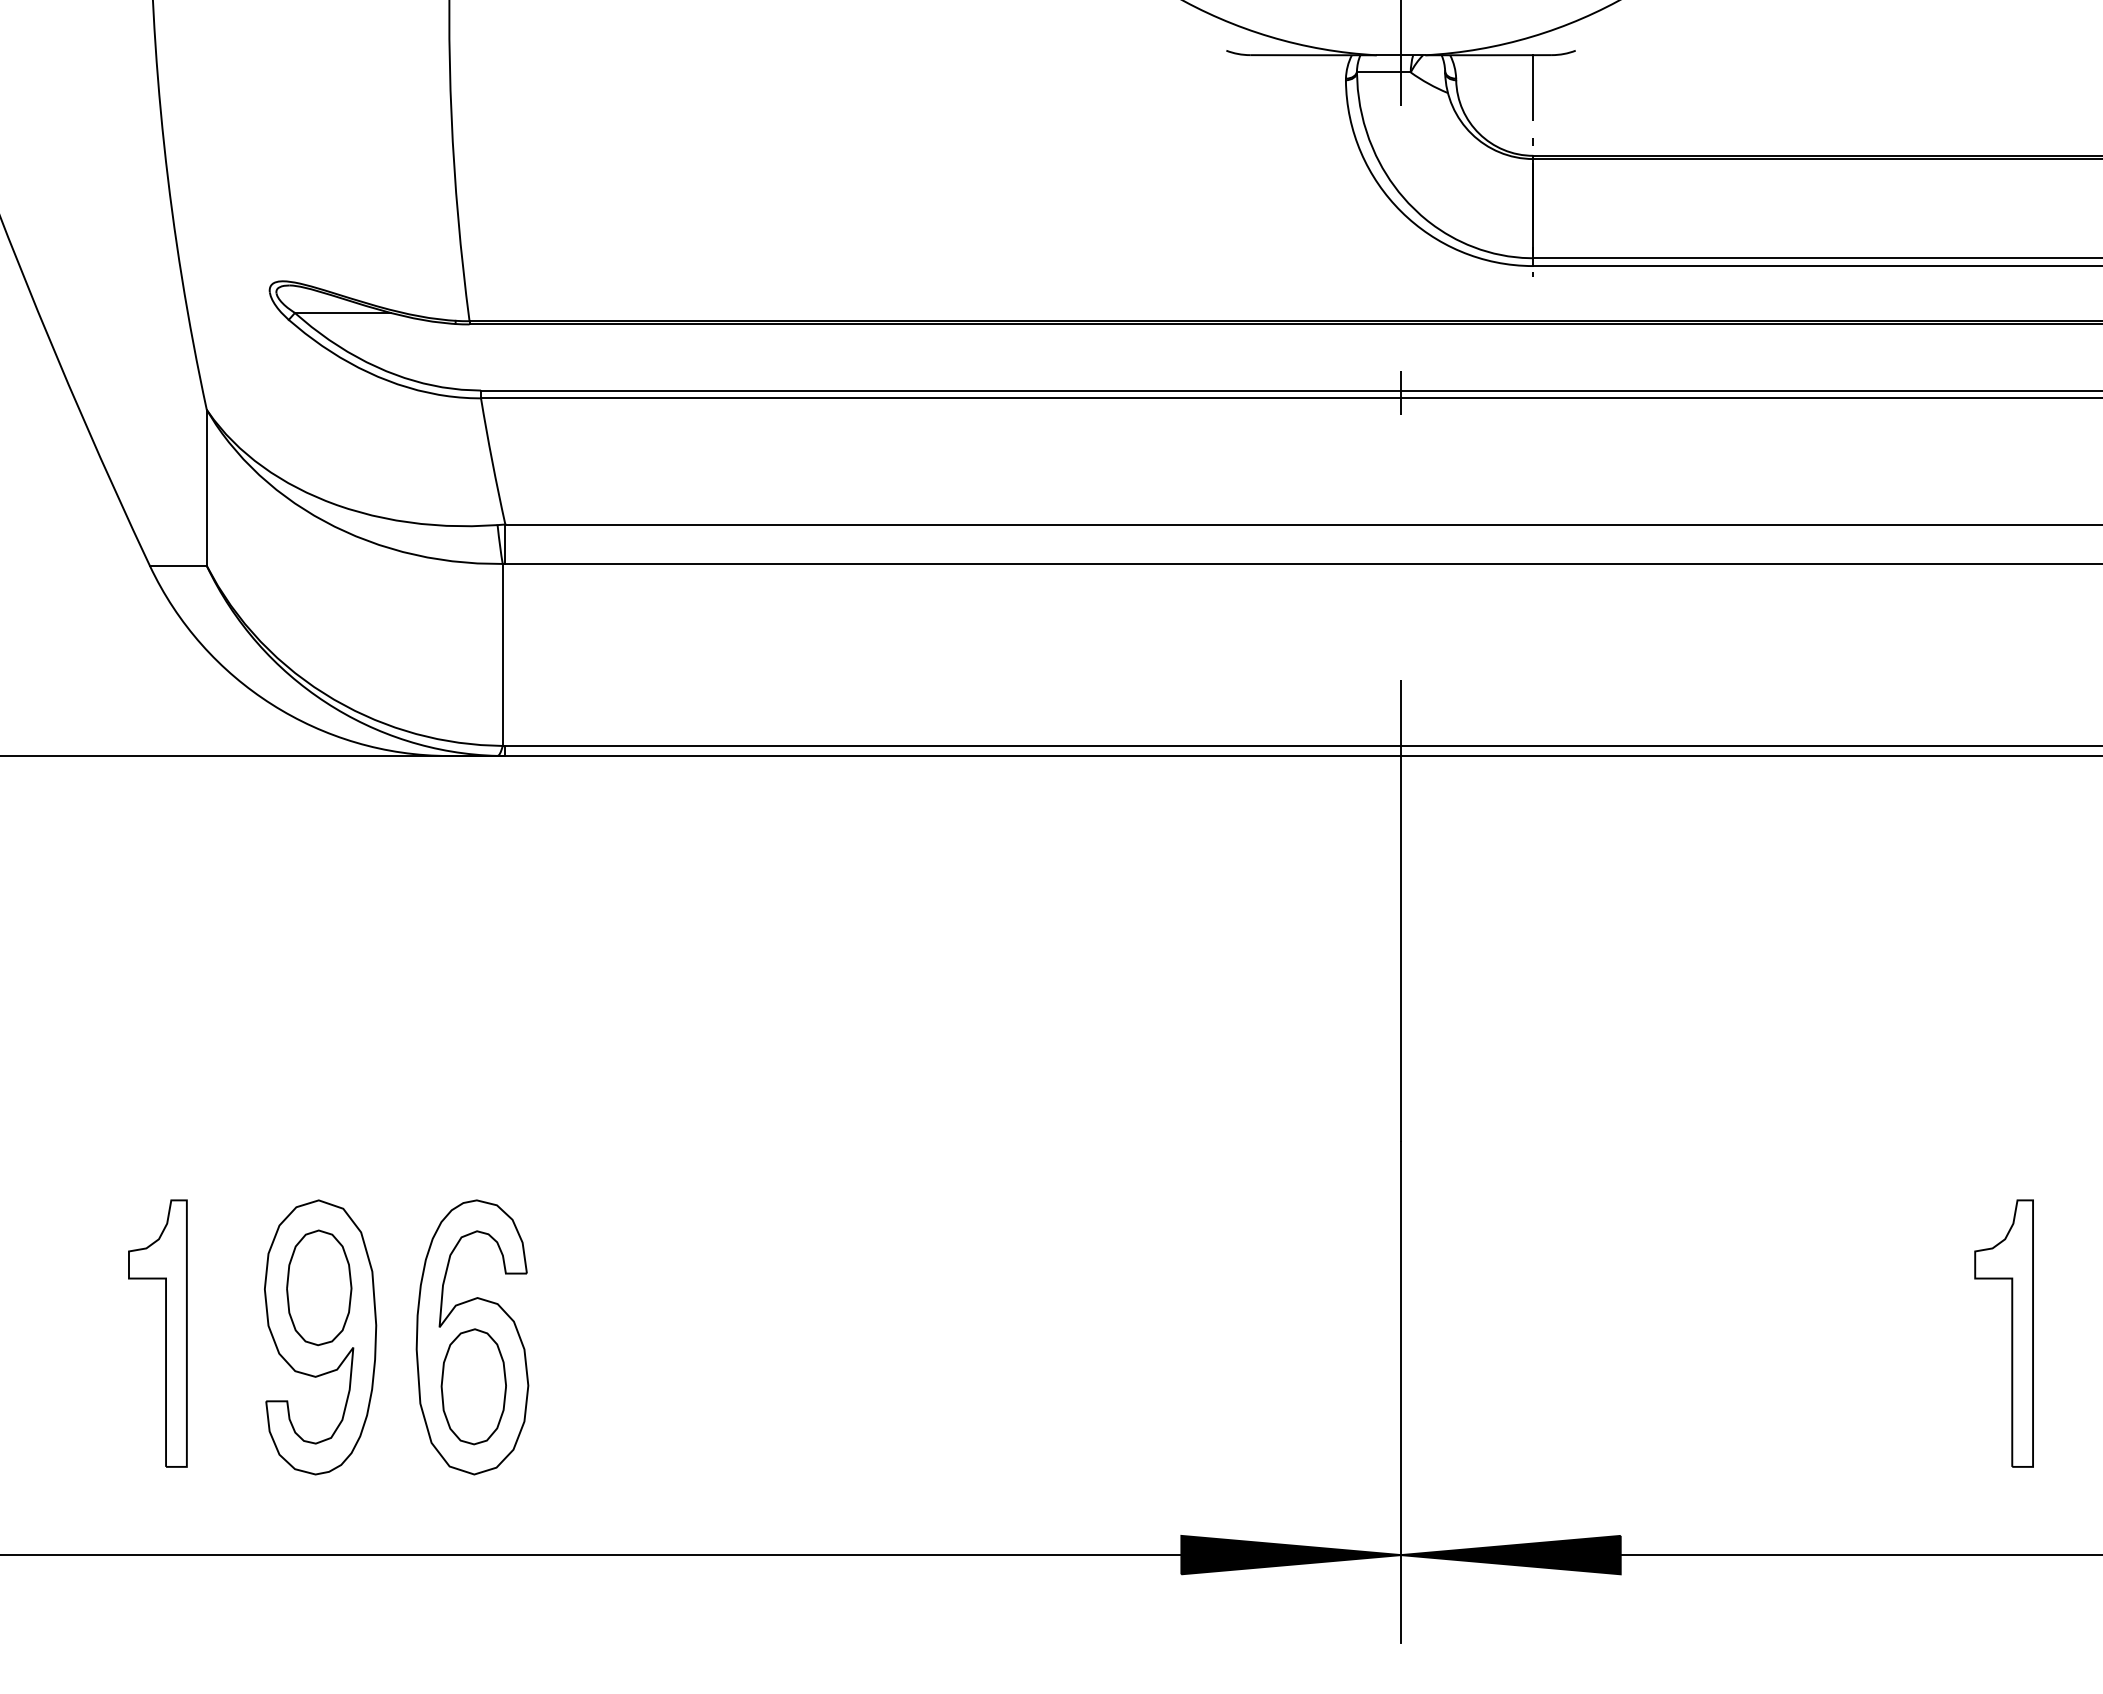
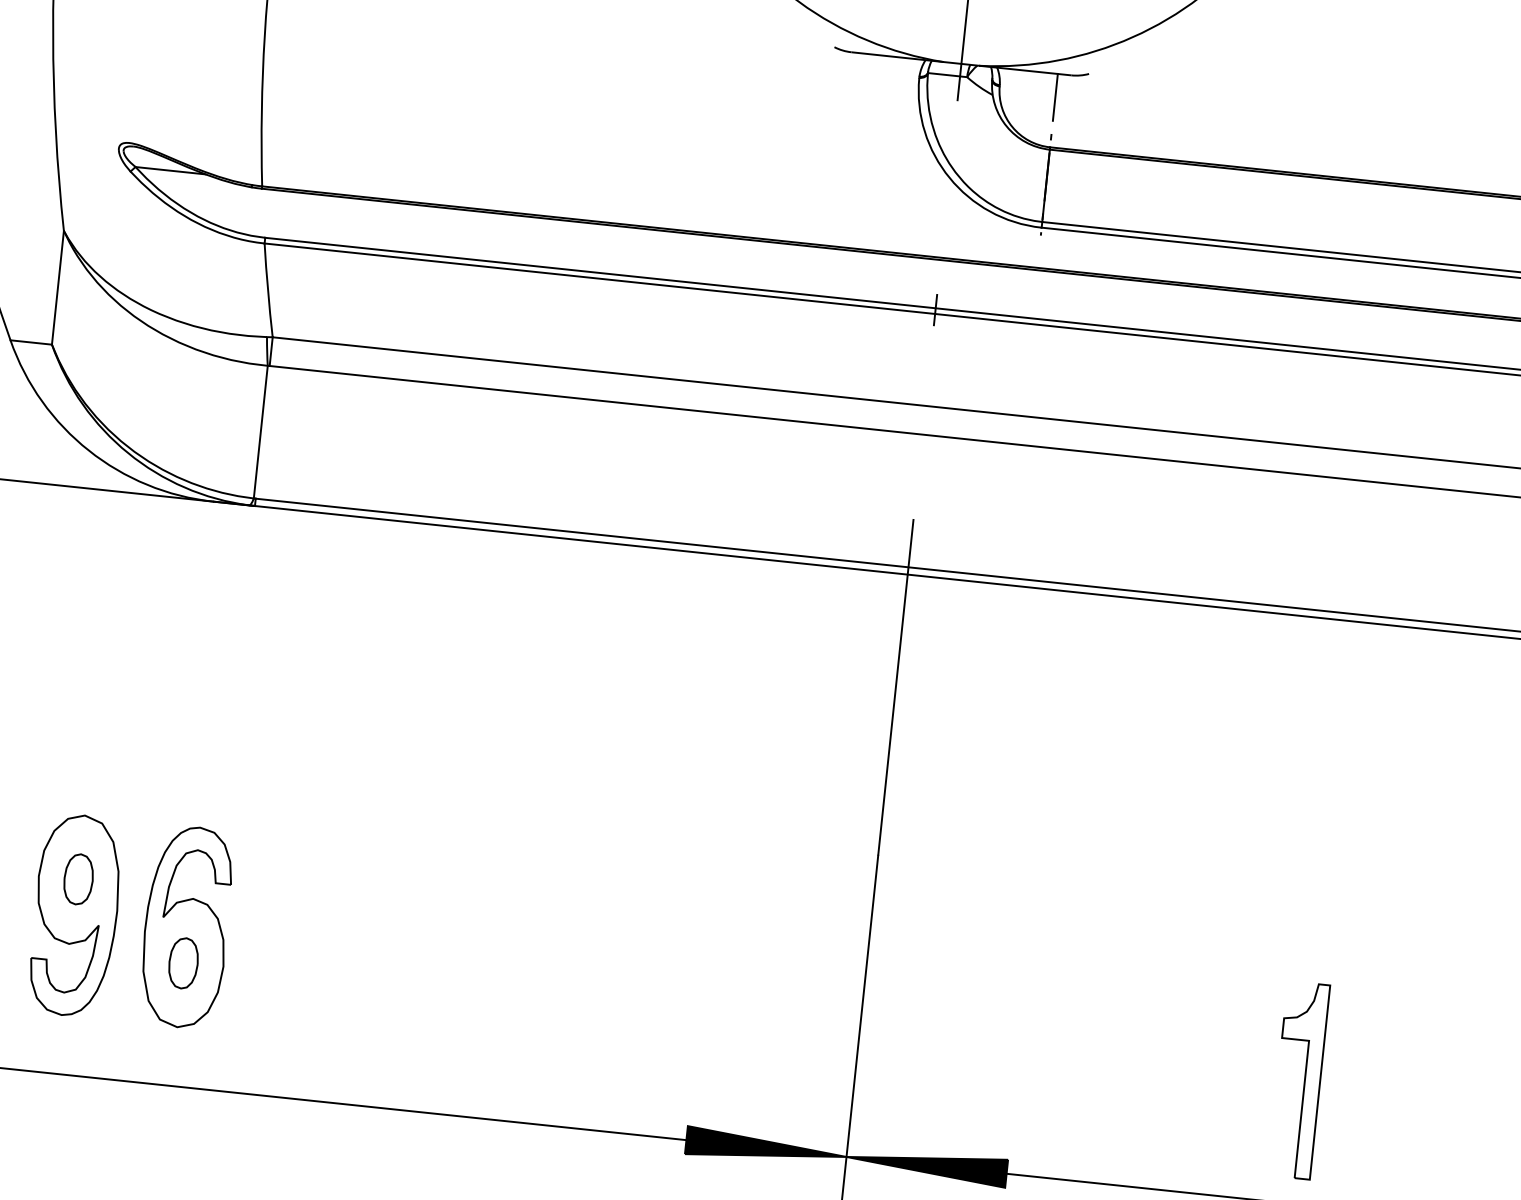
part: (319, 1287) -> (78, 879), size x0.6
part: (2011, 1333) -> (1304, 1080), moved
part: (473, 1386) -> (183, 963), size x0.6

